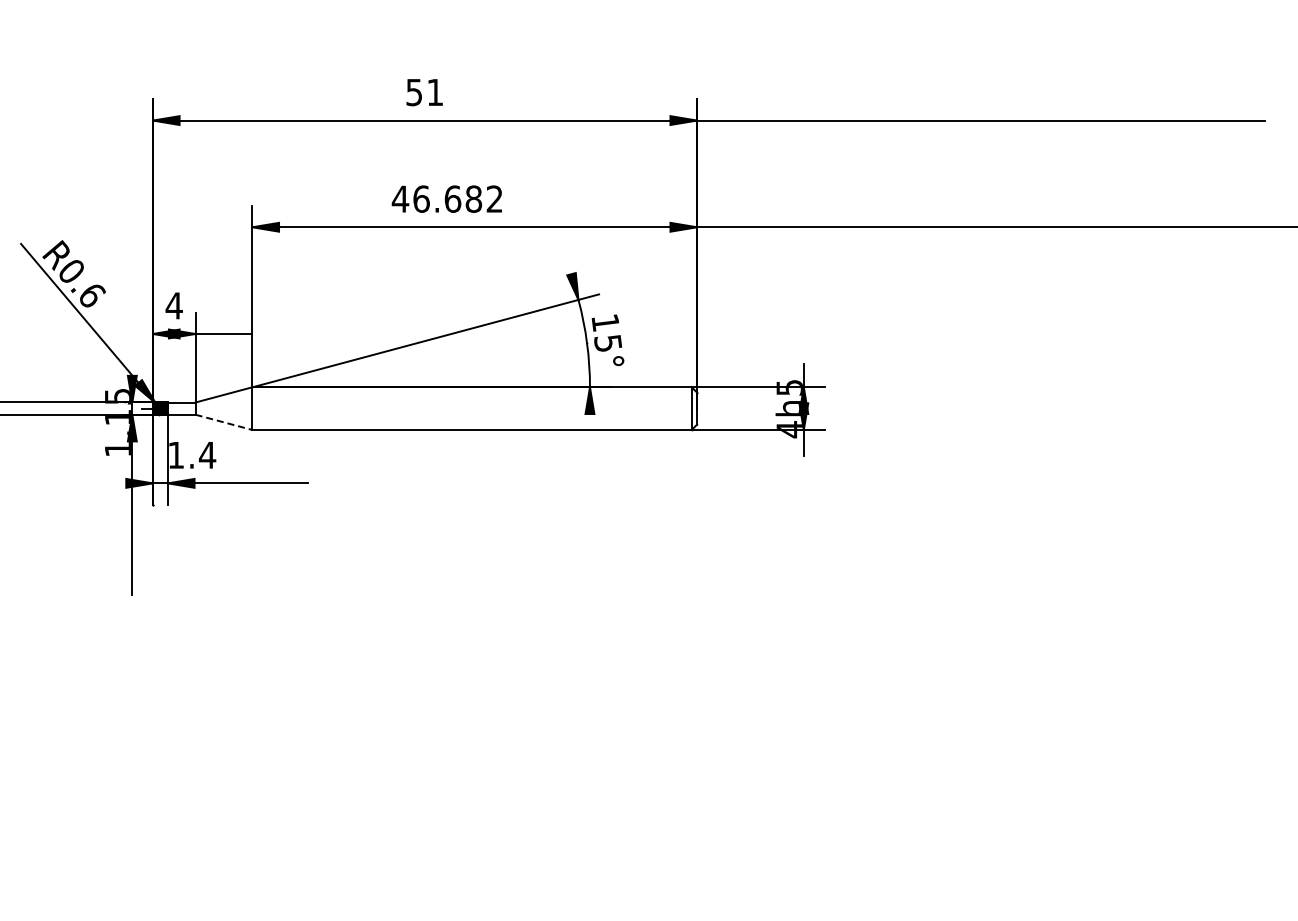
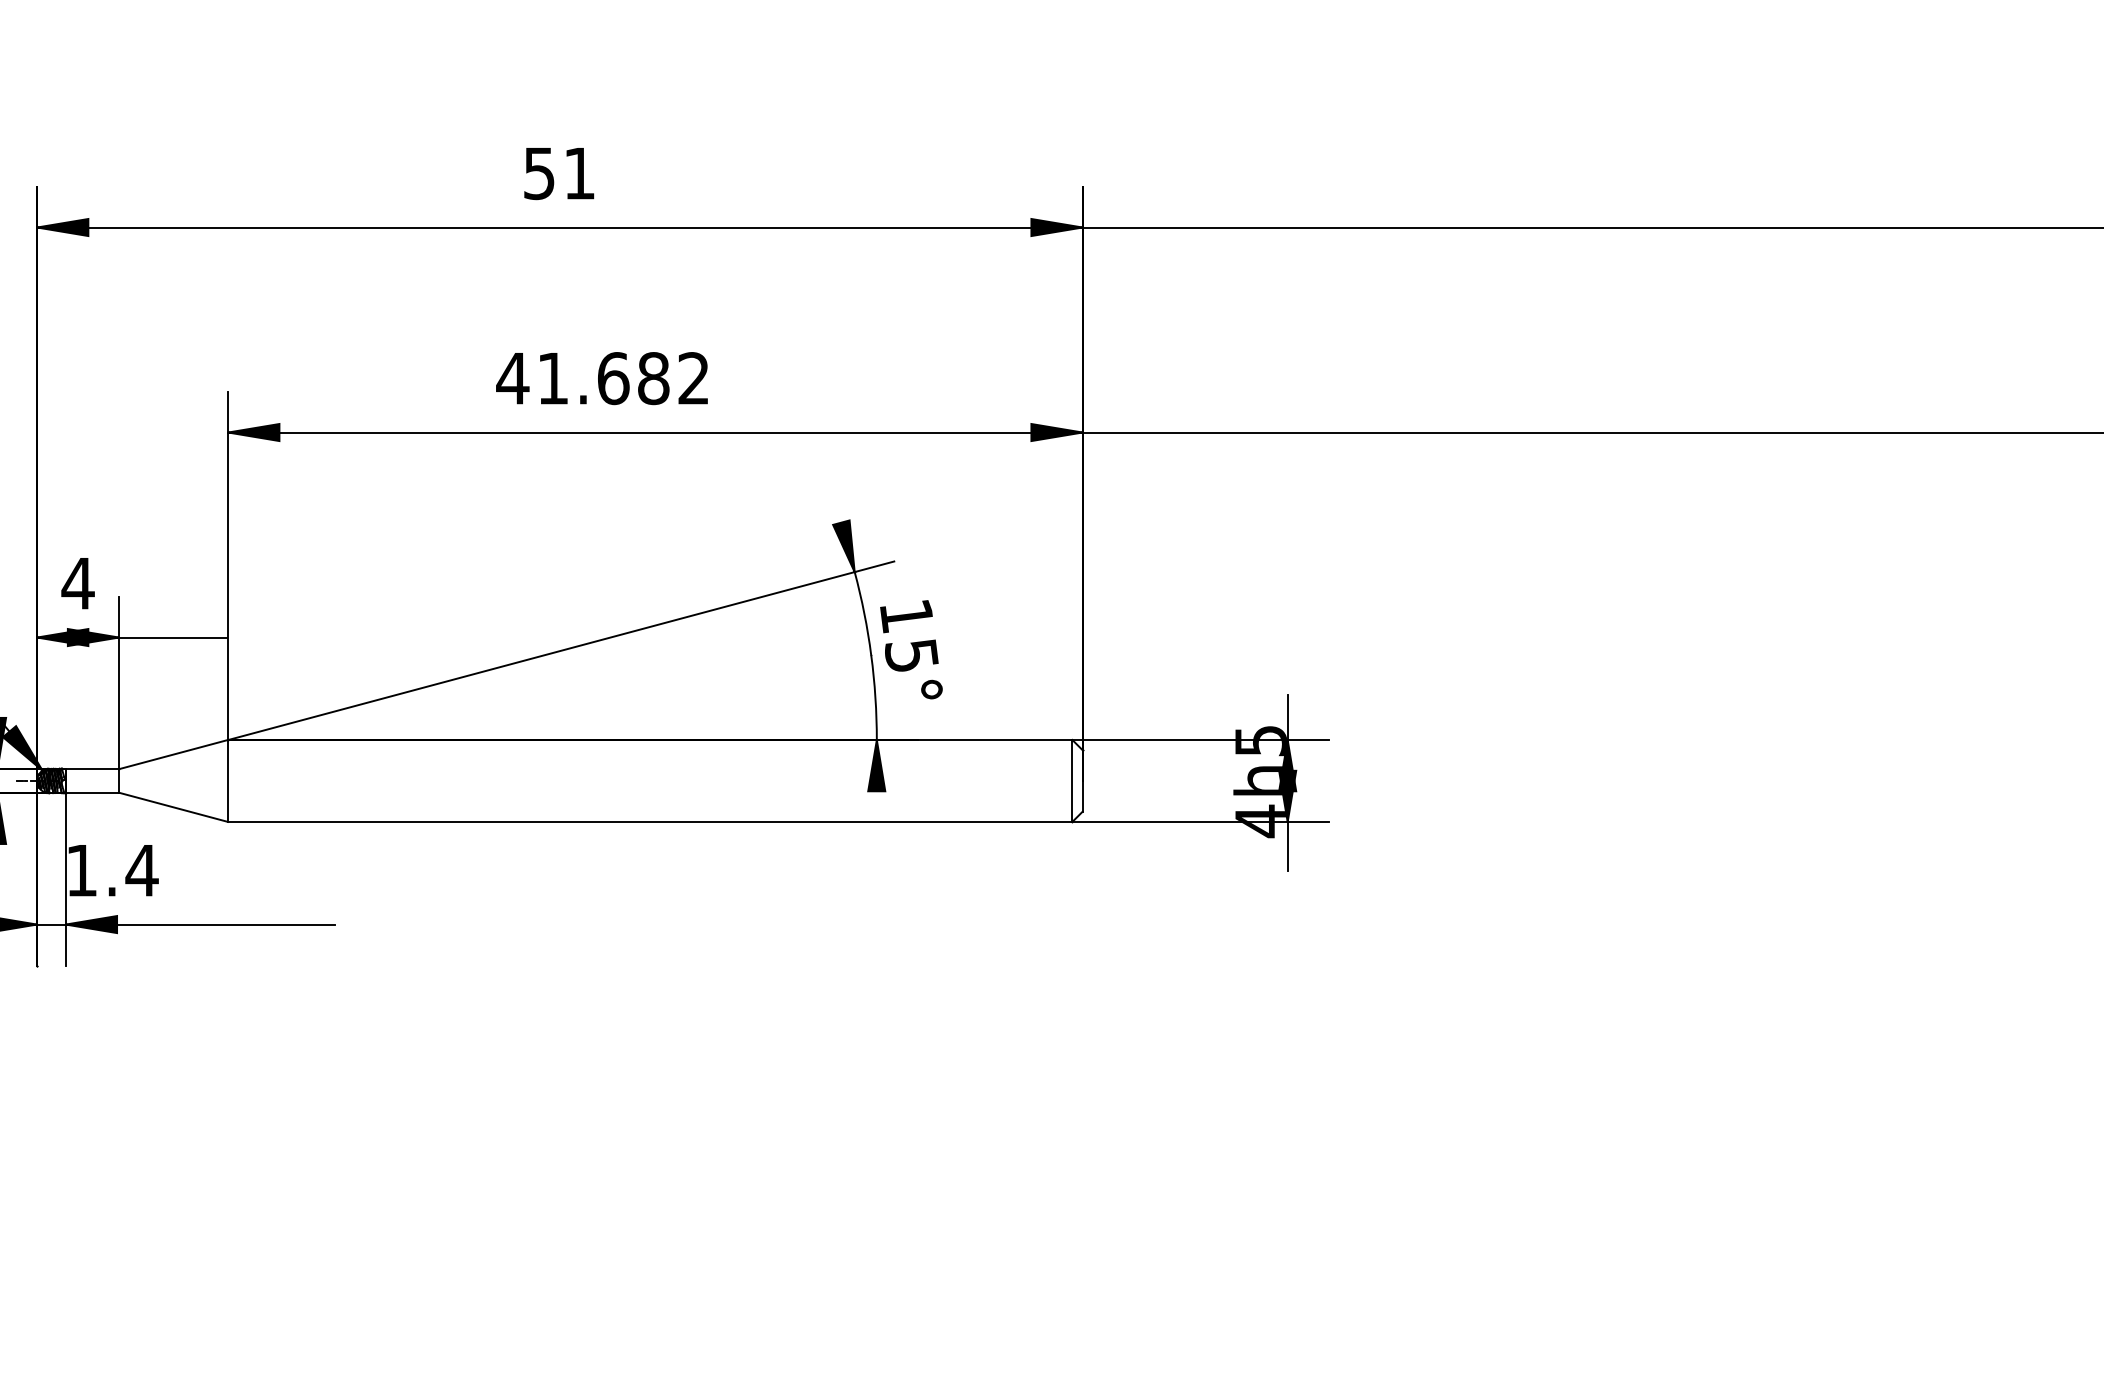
text: (421, 198) -> (553, 377), 46.682 -> 41.682
line: (224, 422) -> (174, 807), dashed -> solid

